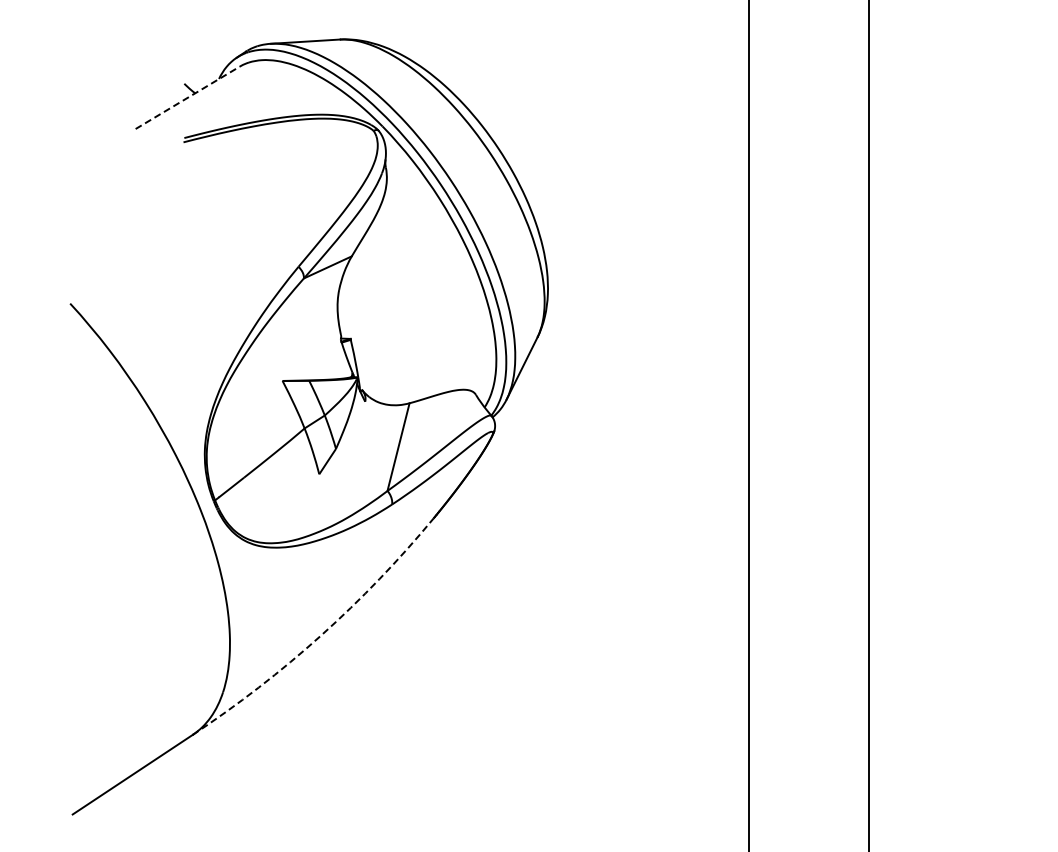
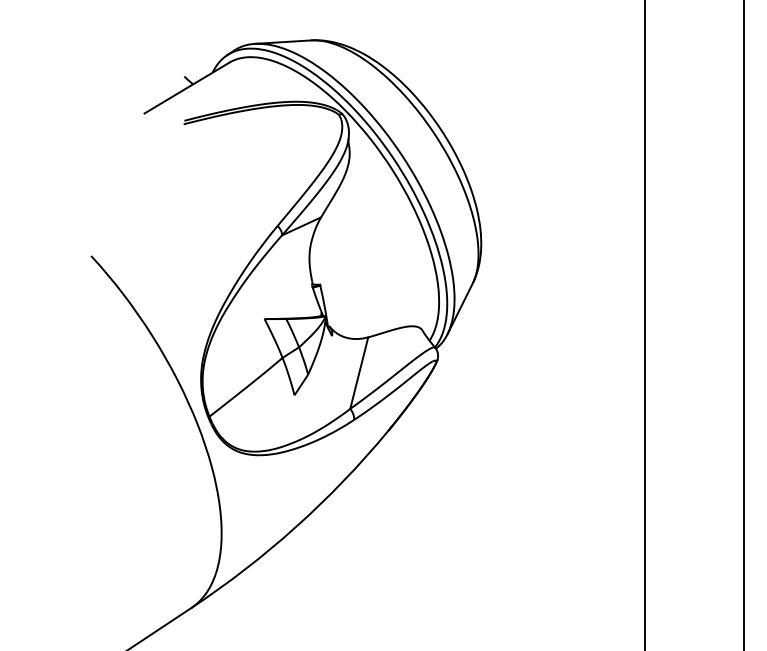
line: (187, 97) -> (186, 87), dashed -> solid
arc: (321, 635) -> (296, 526), dashed -> solid

